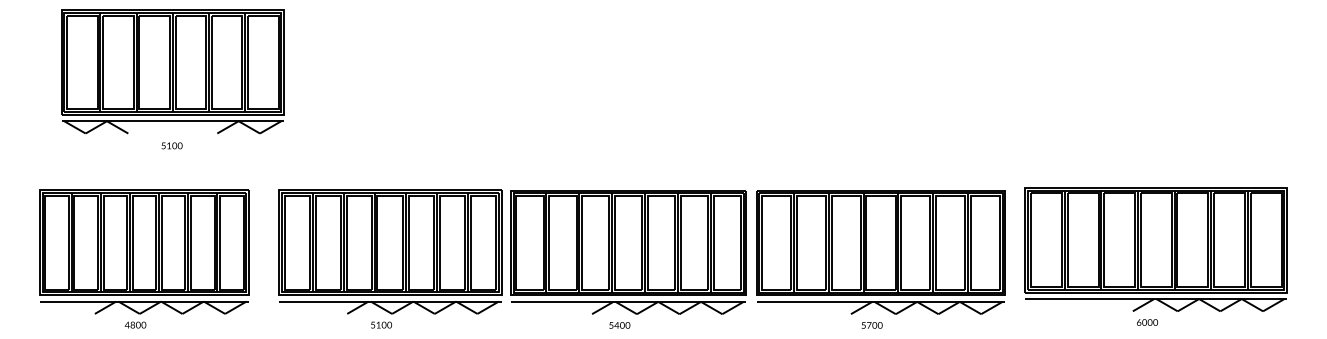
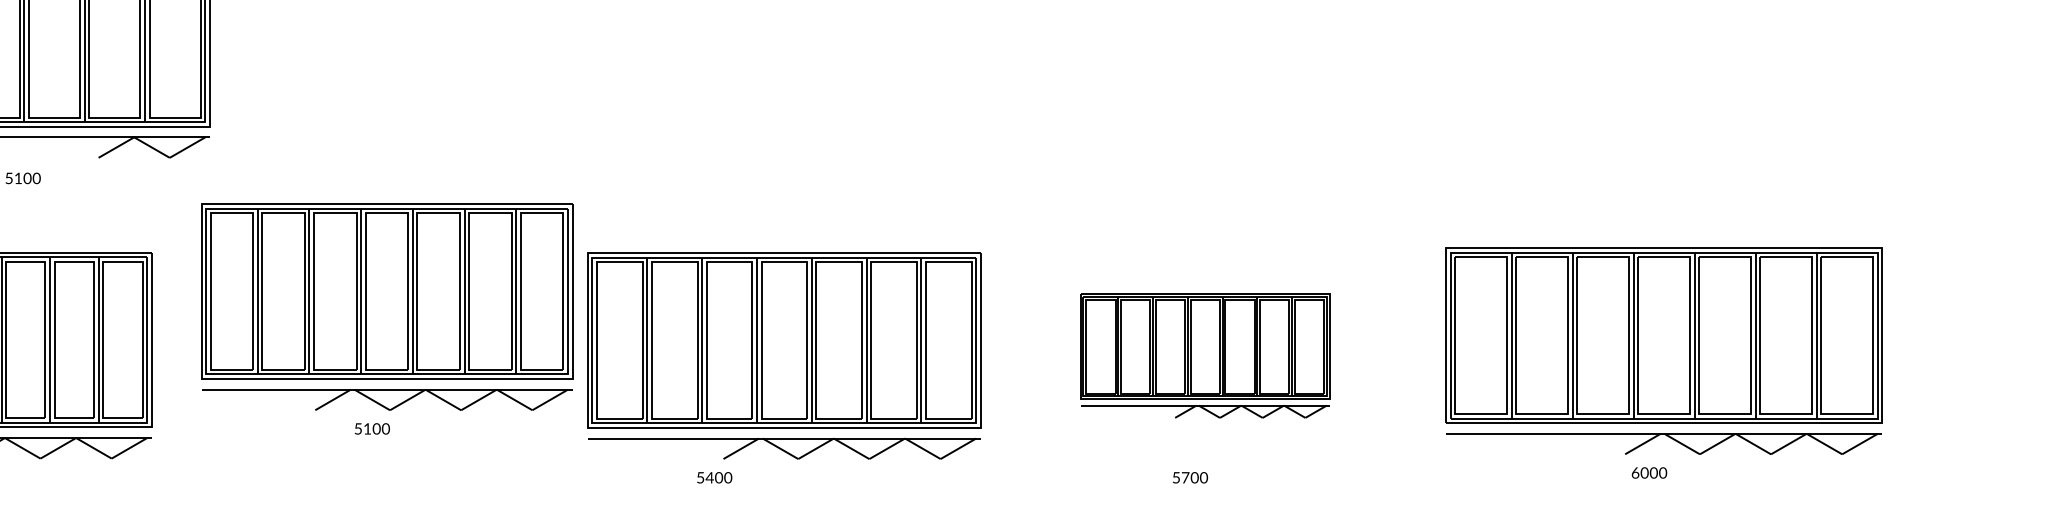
part: (880, 252) -> (1204, 356), size x0.6
part: (390, 258) -> (387, 317), moved
text: (619, 325) -> (714, 477), moved

